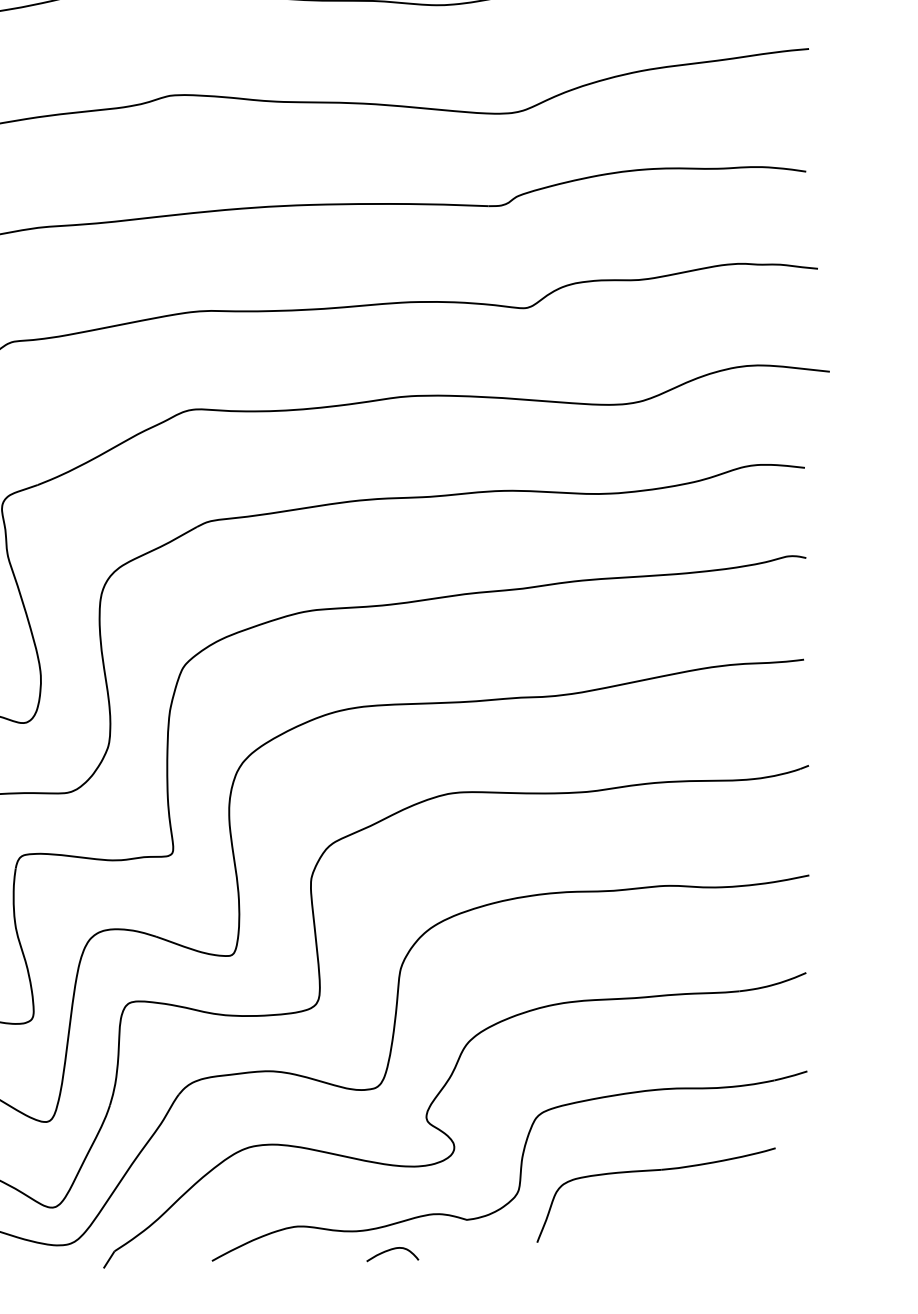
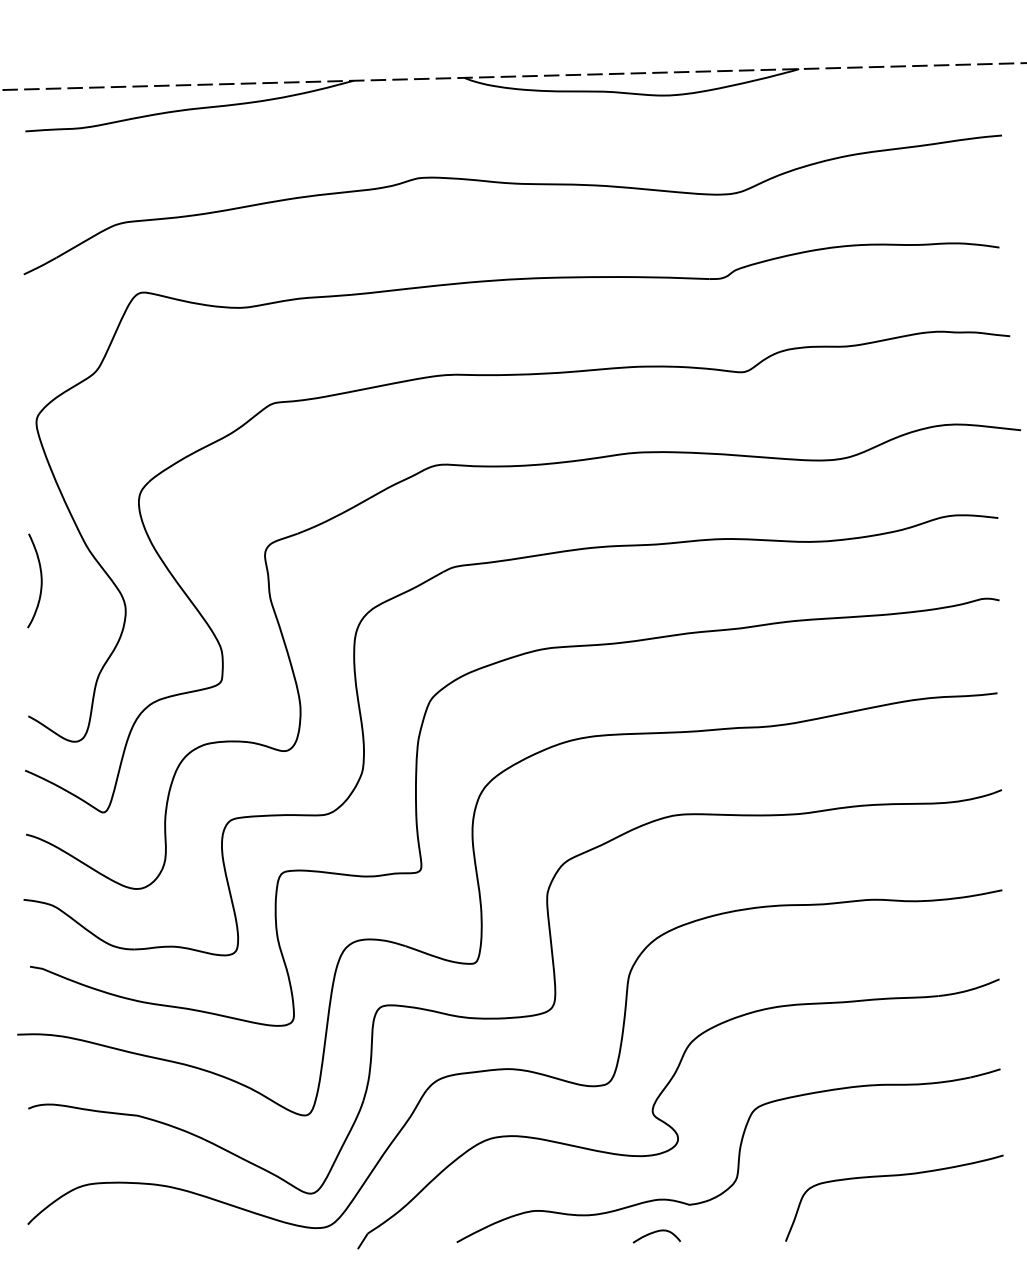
part: (656, 1171) -> (894, 1176), moved
curve: (390, 1251) -> (654, 1233), moved

